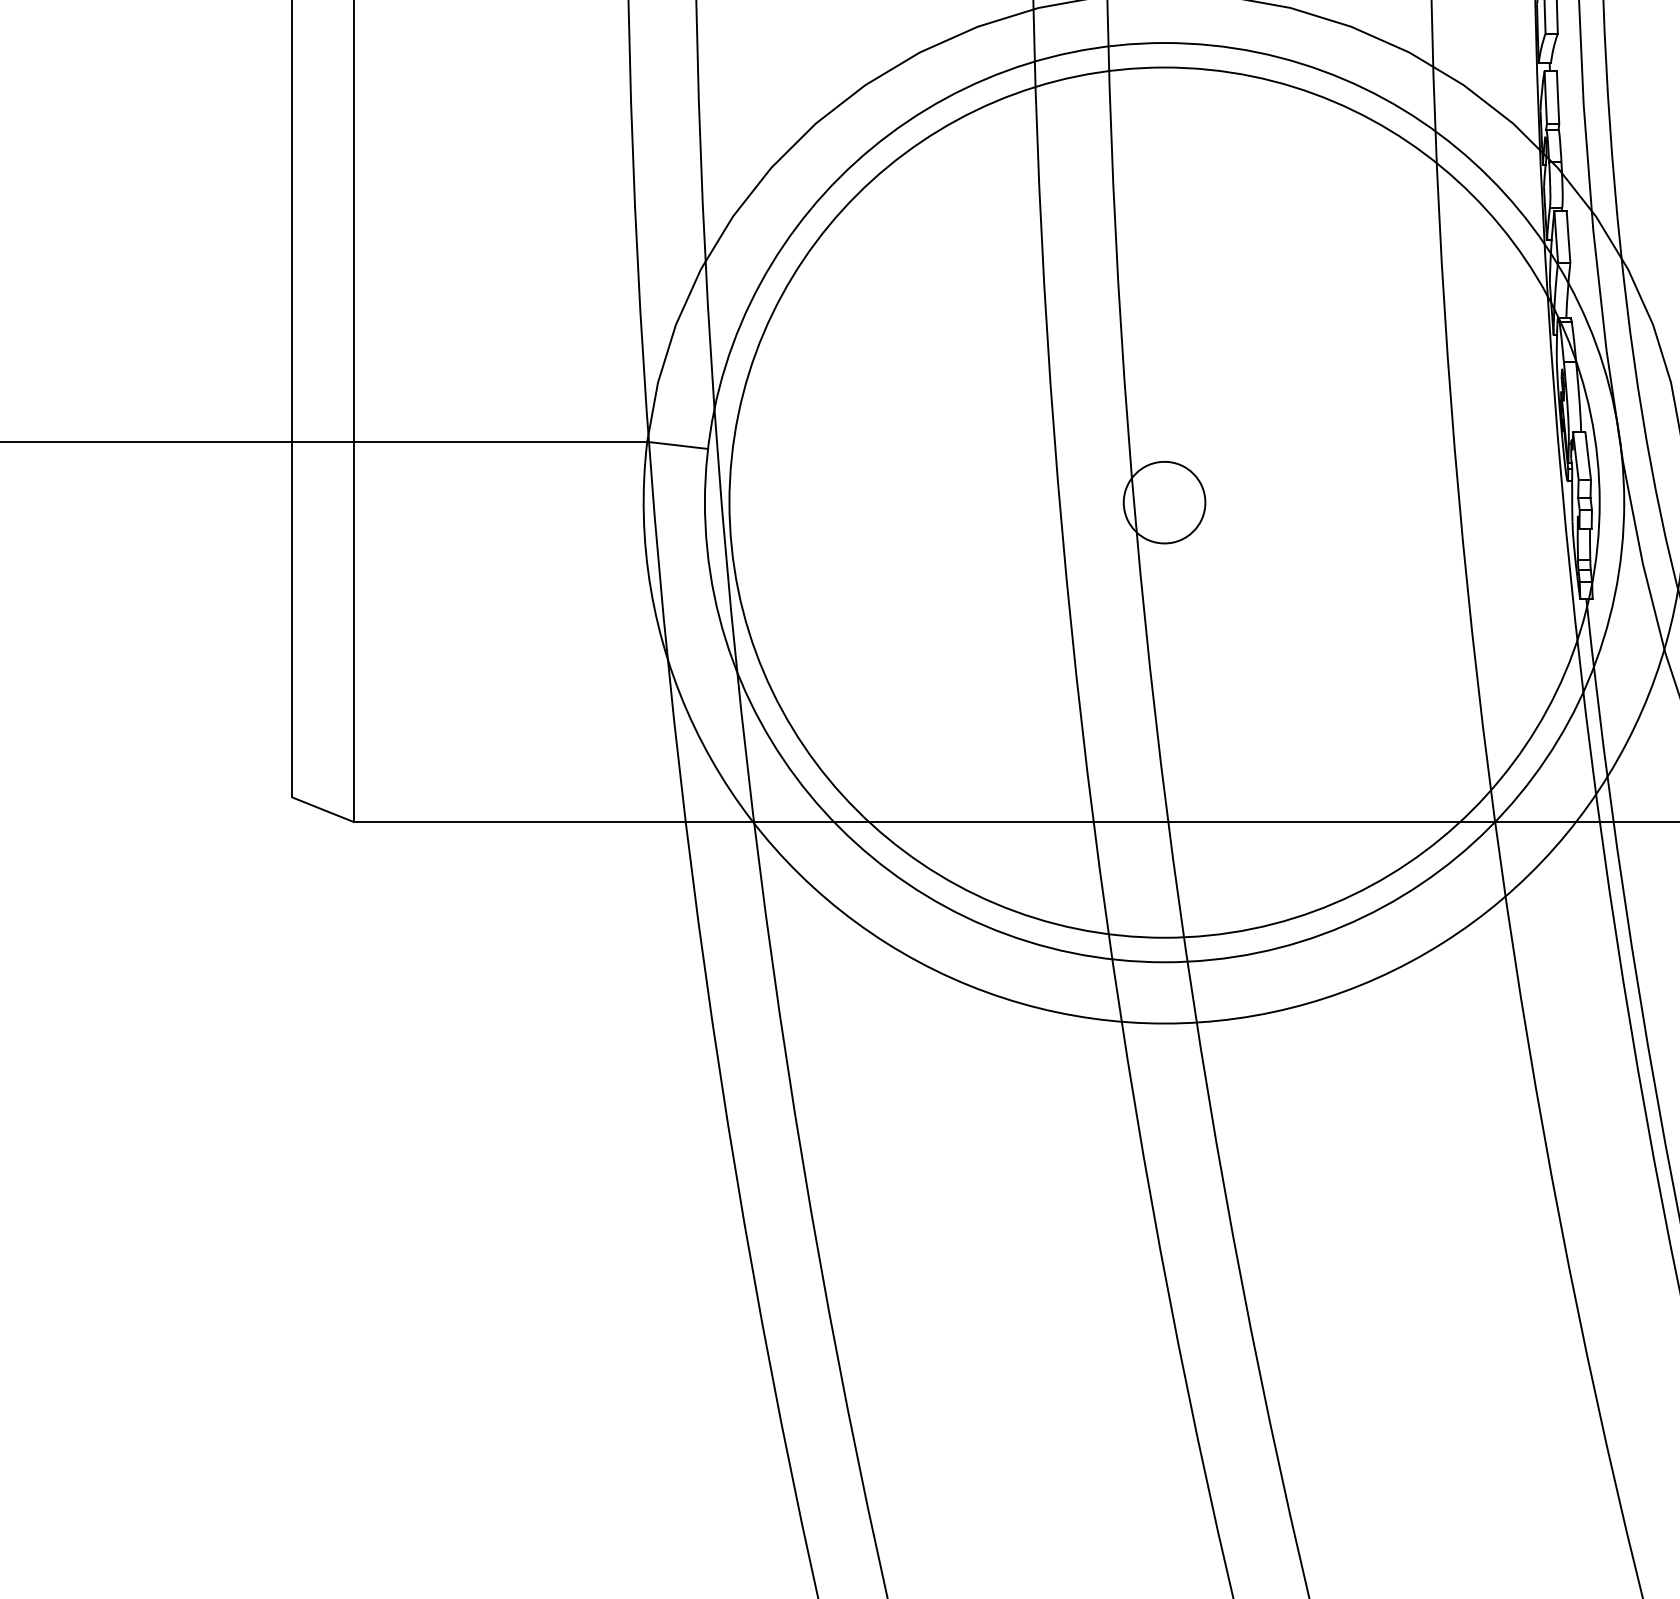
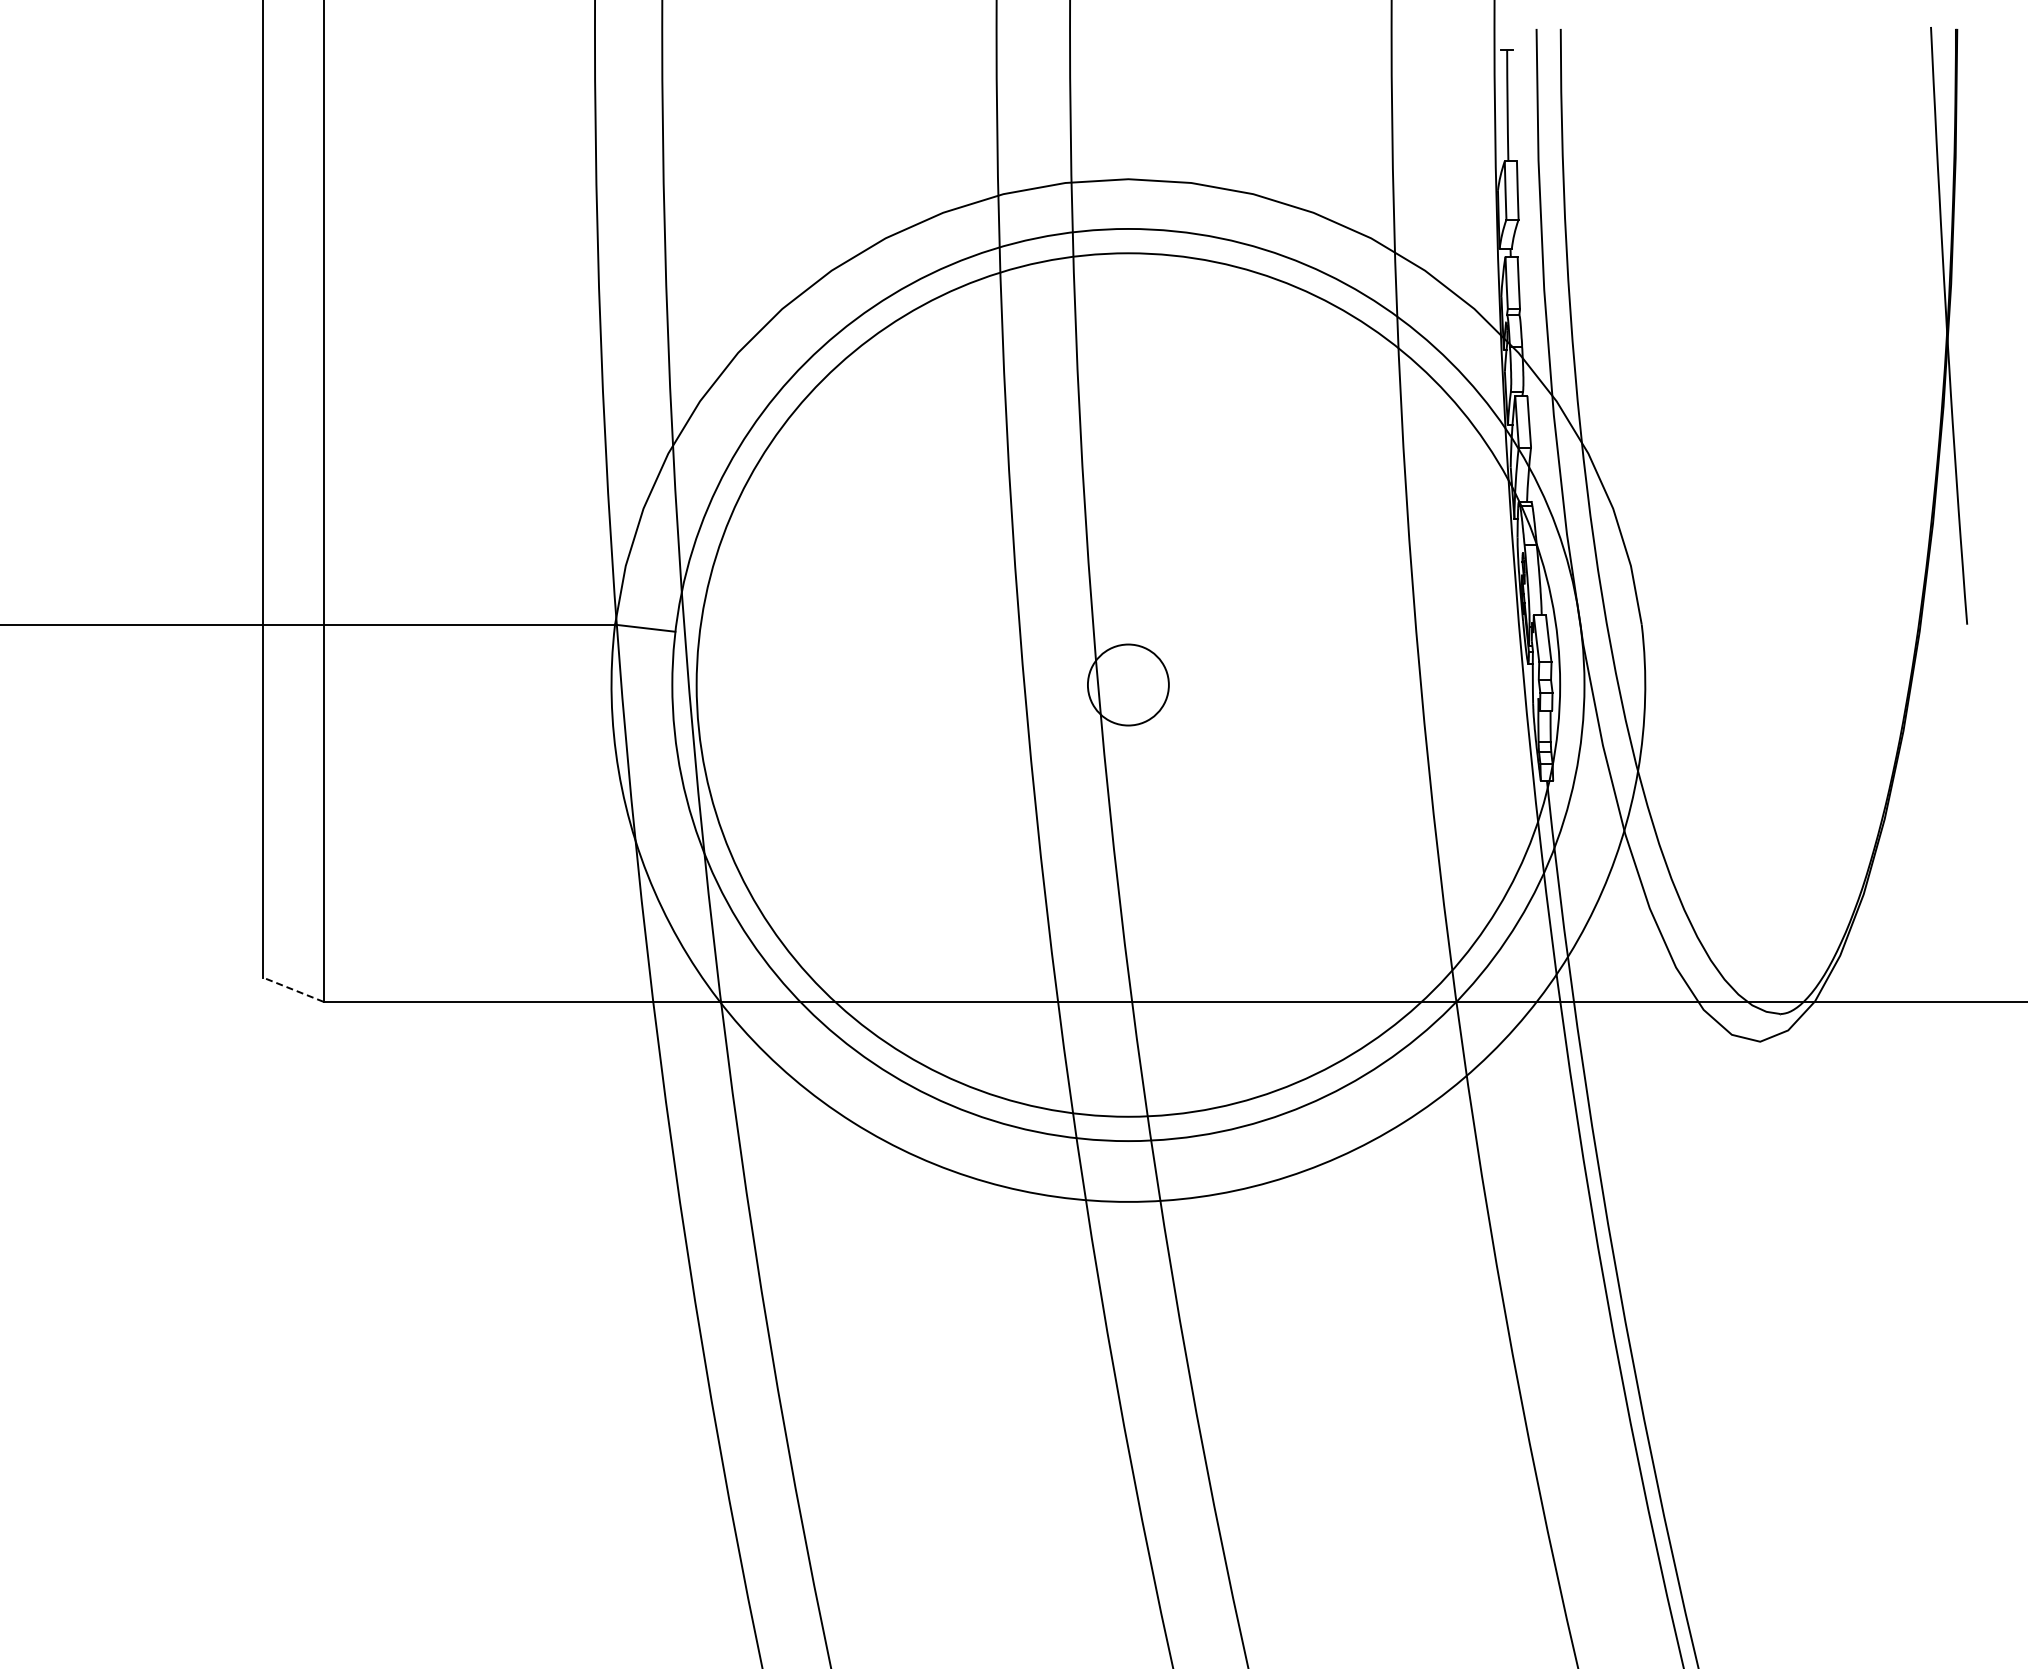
line: (323, 809) -> (293, 989), solid -> dashed

